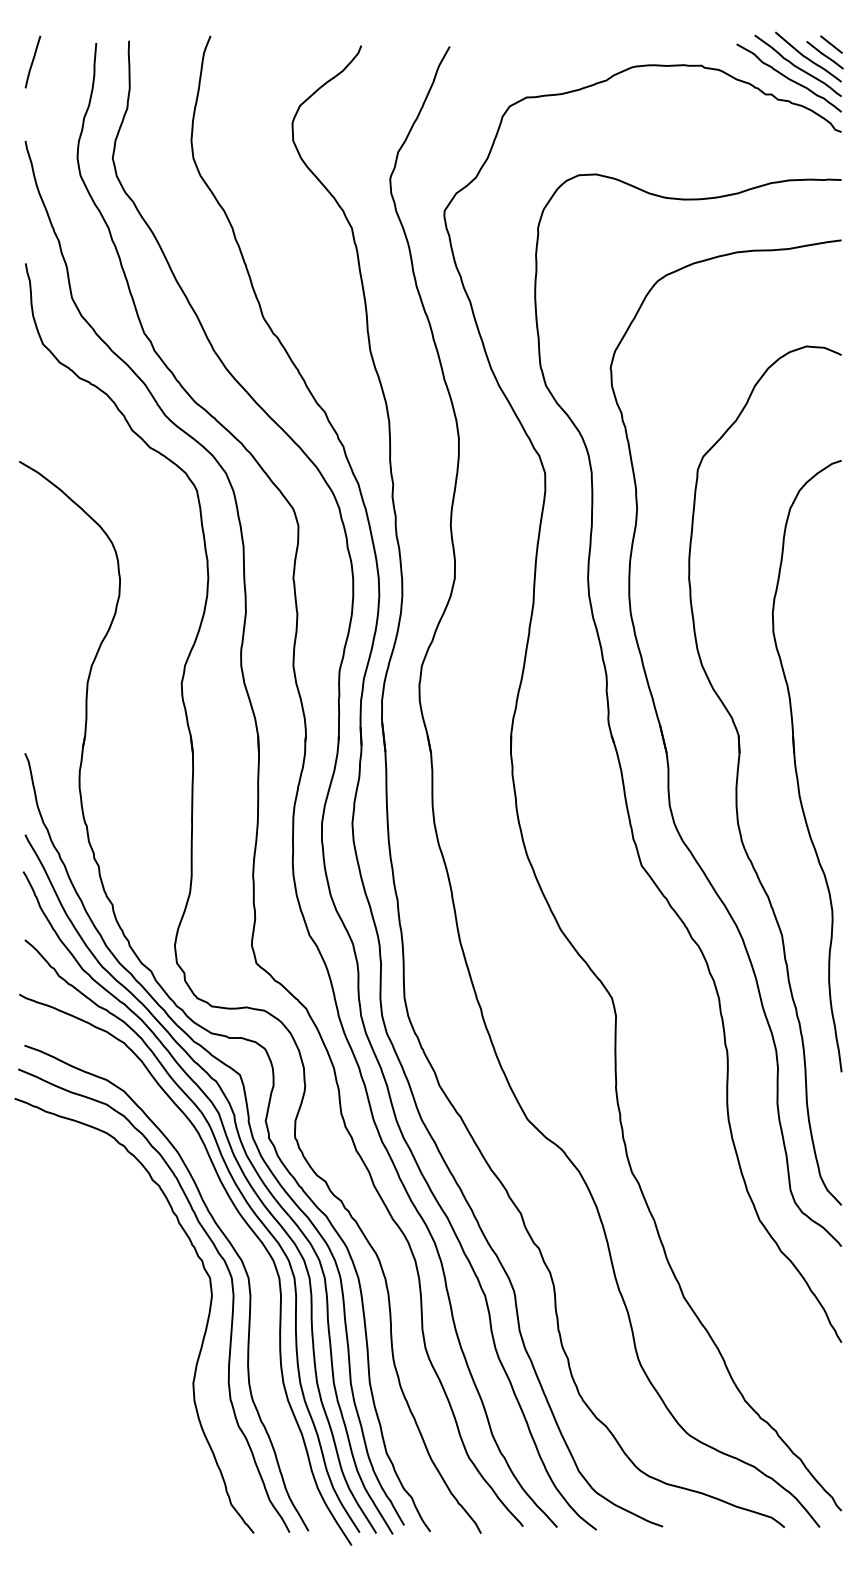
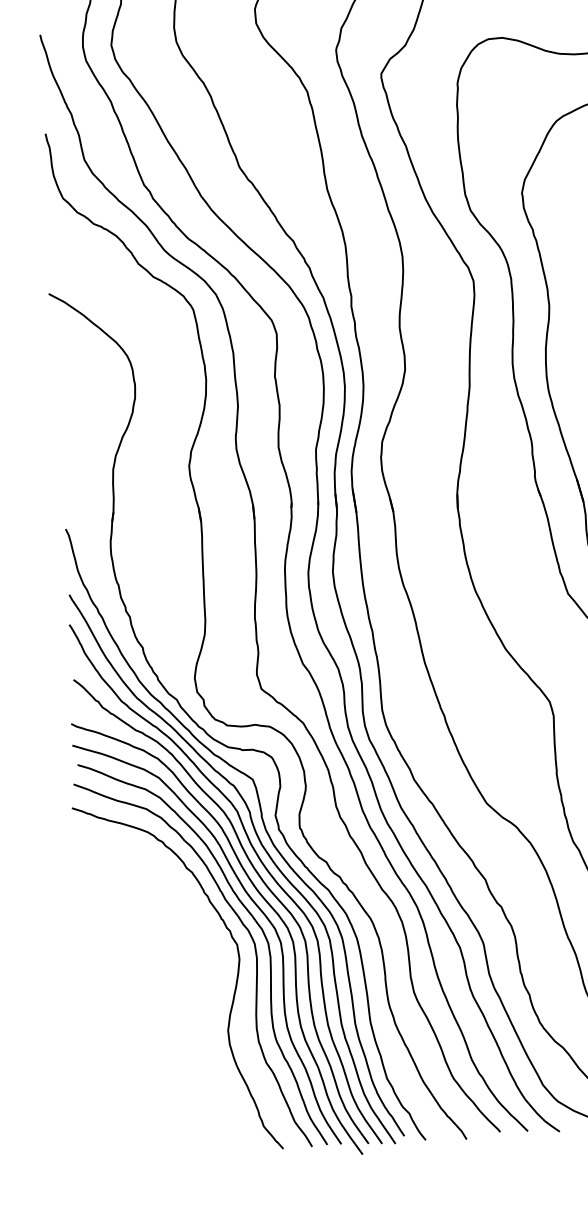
curve: (234, 1229) -> (254, 904), added

